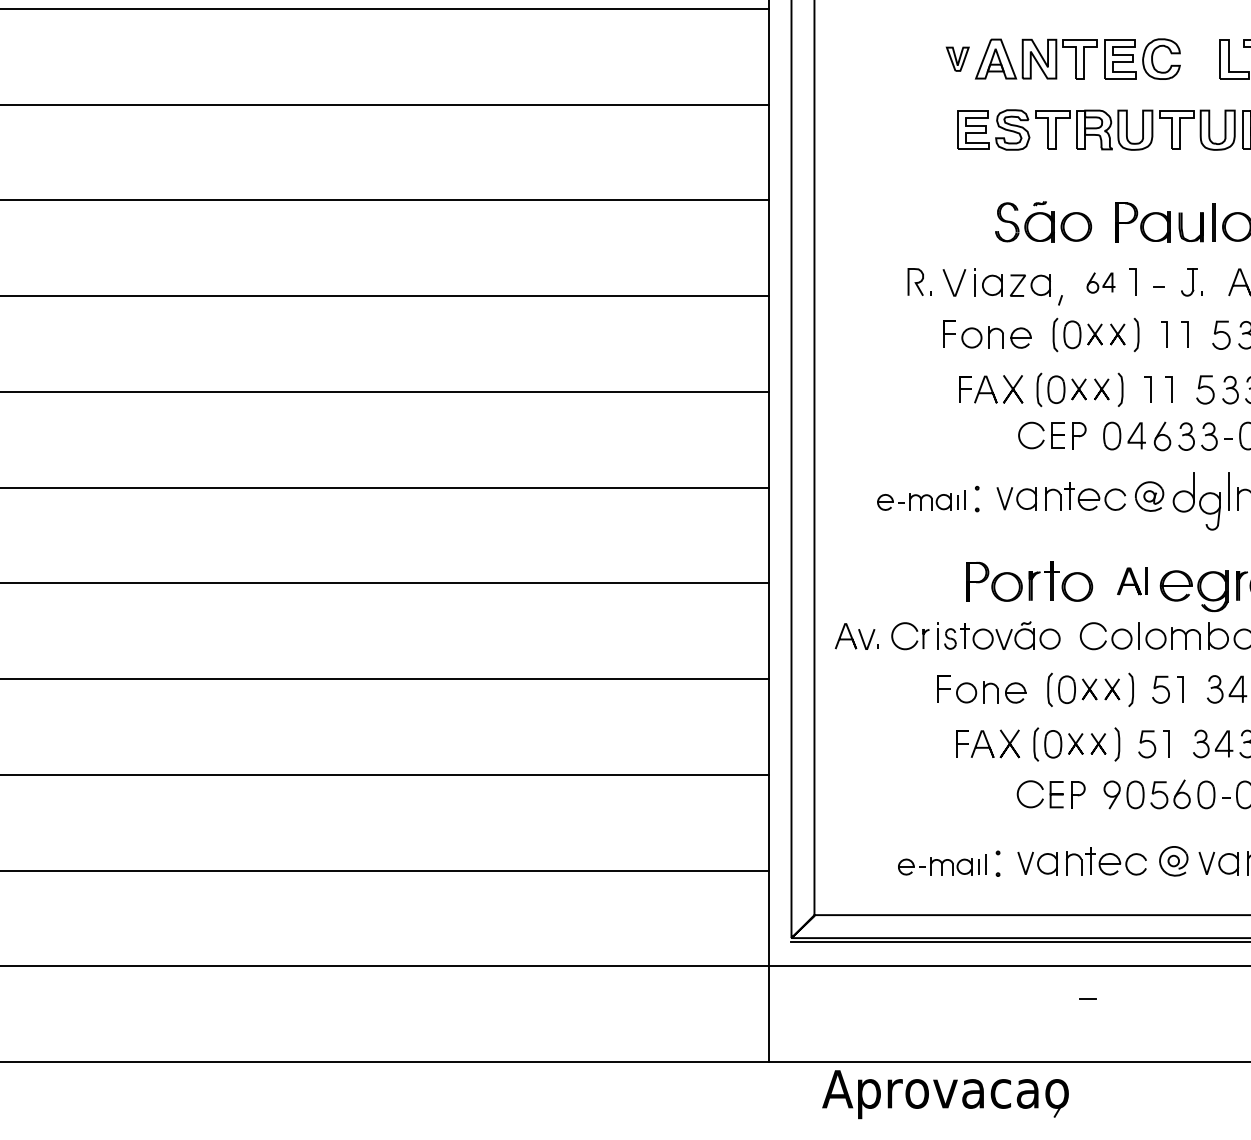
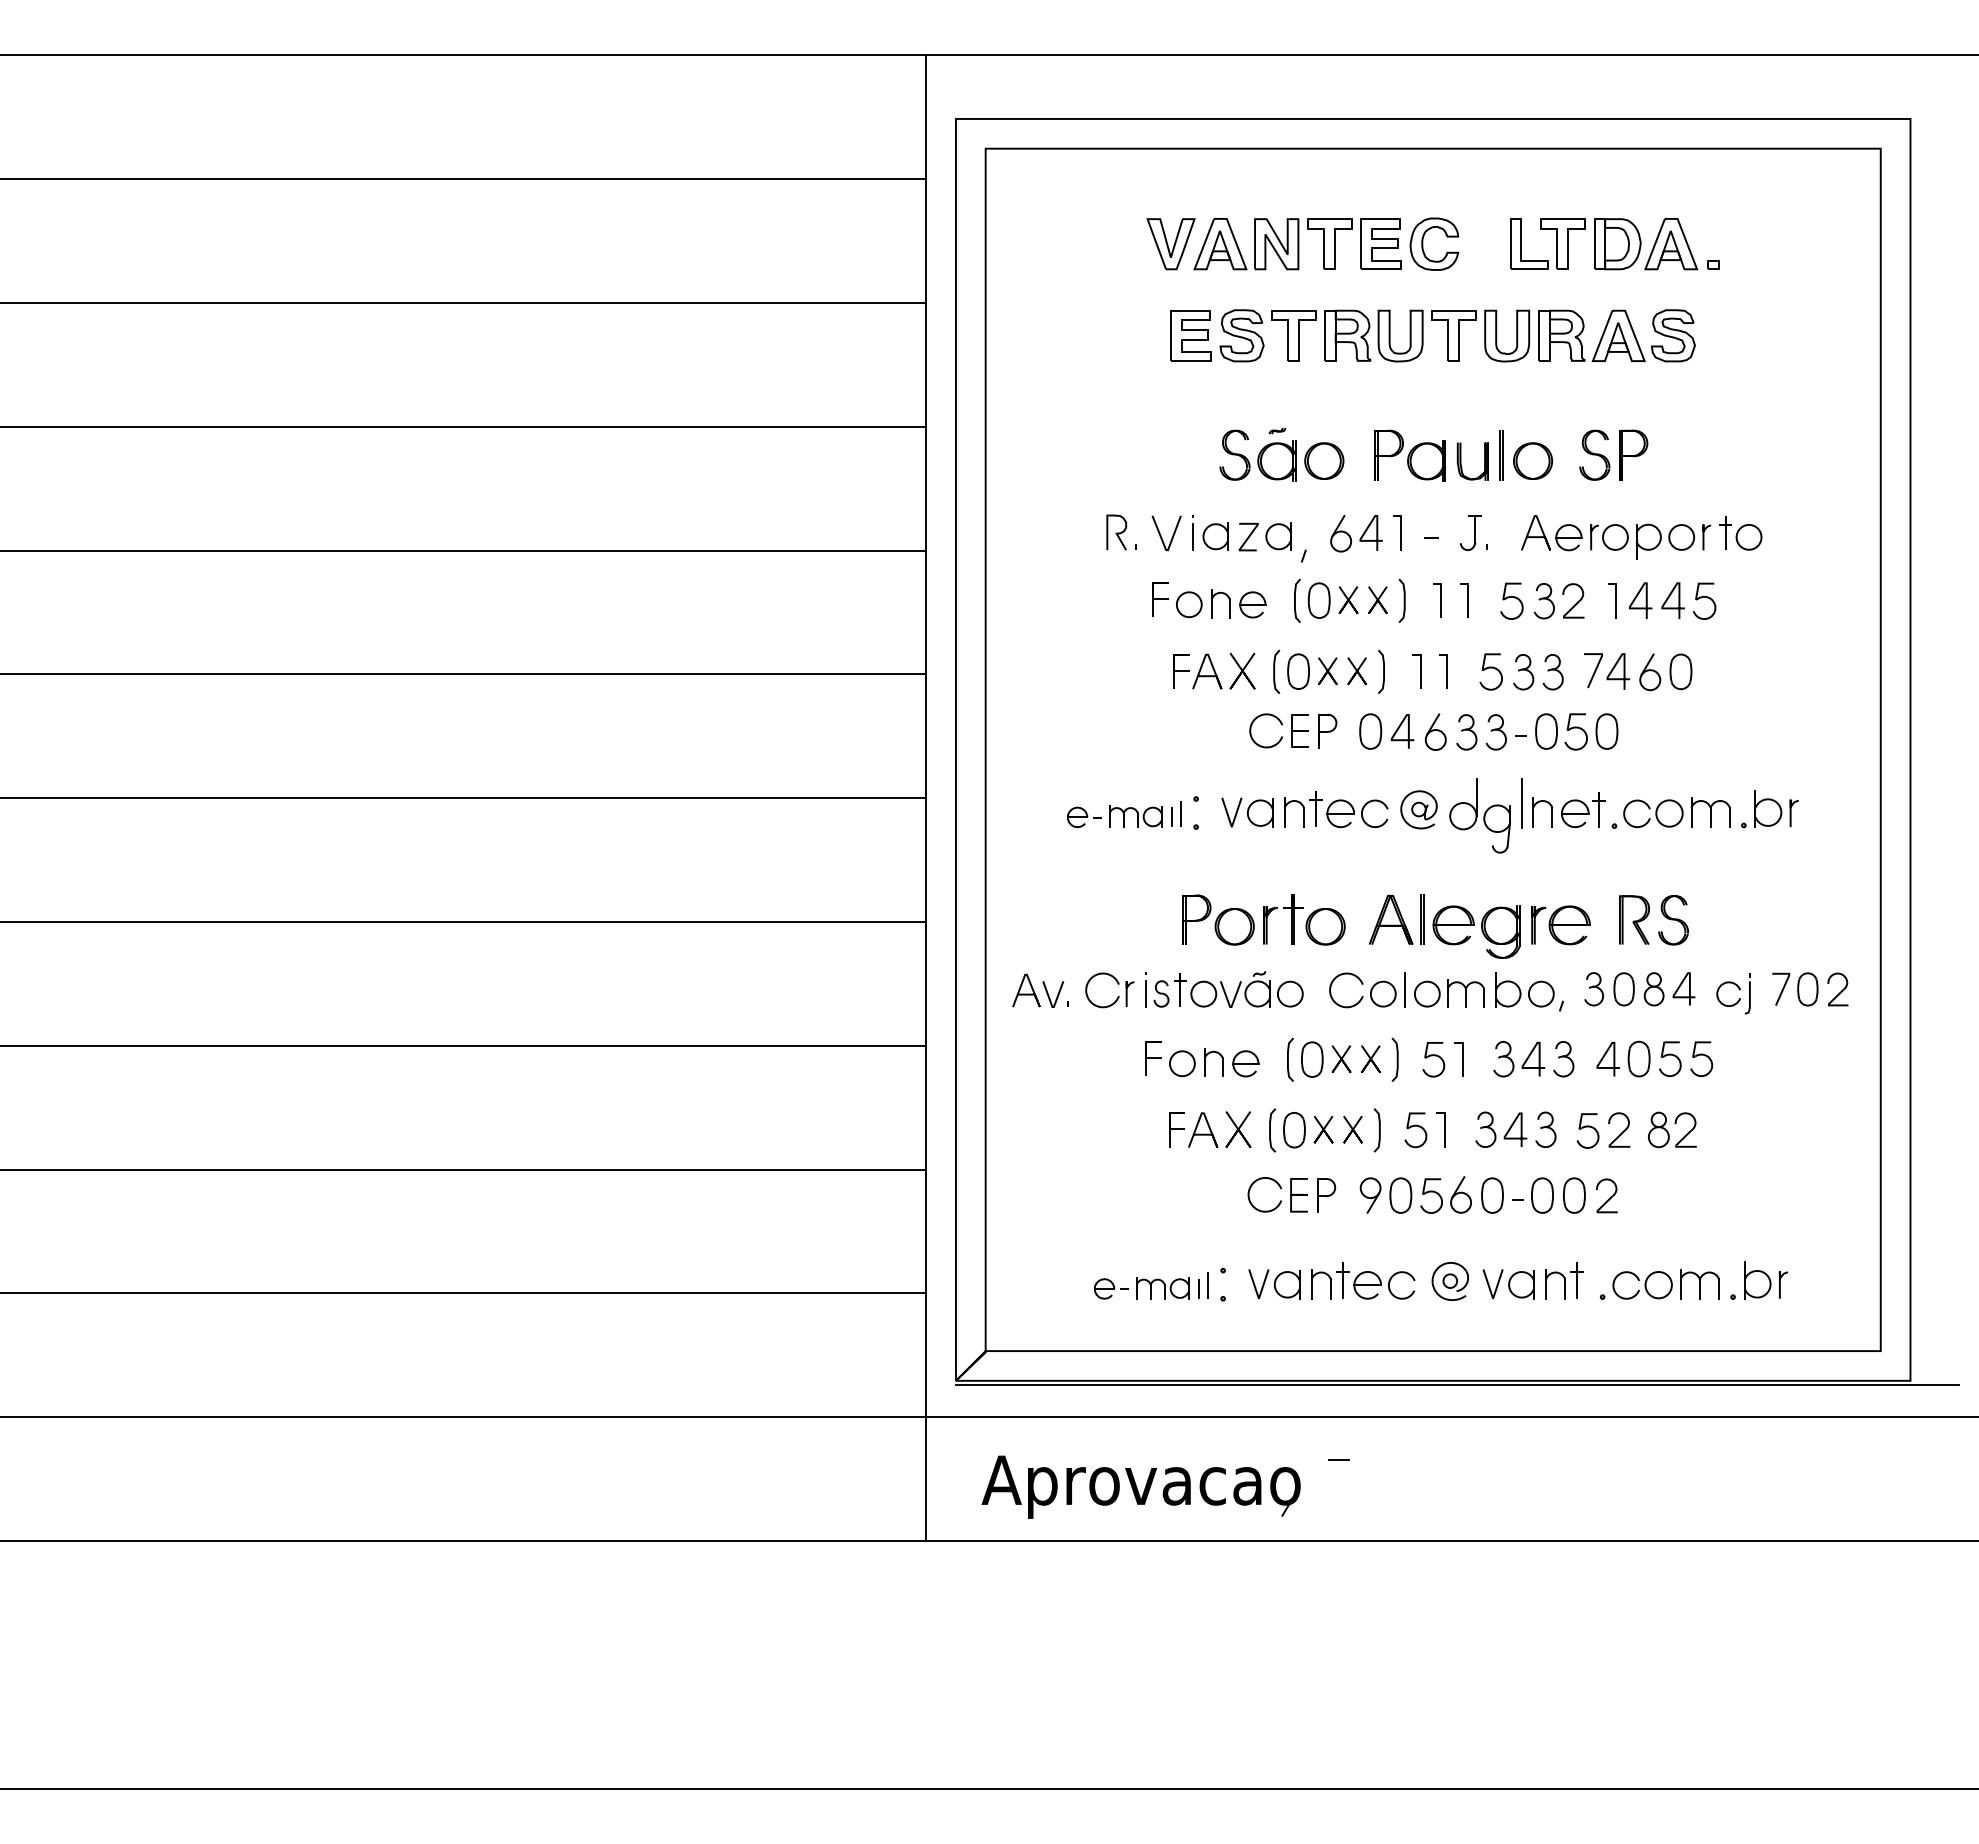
part: (957, 59) -> (1170, 244), size x1.67
part: (1101, 282) -> (1356, 533), size x1.43
part: (1132, 581) -> (1396, 919), size x1.43
part: (945, 1094) -> (1140, 1486), moved

